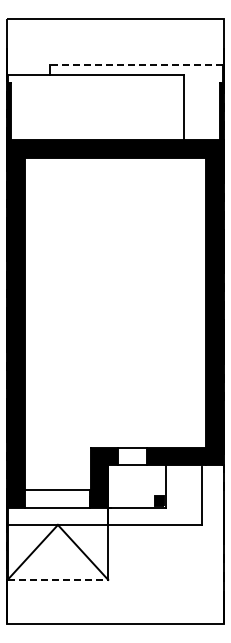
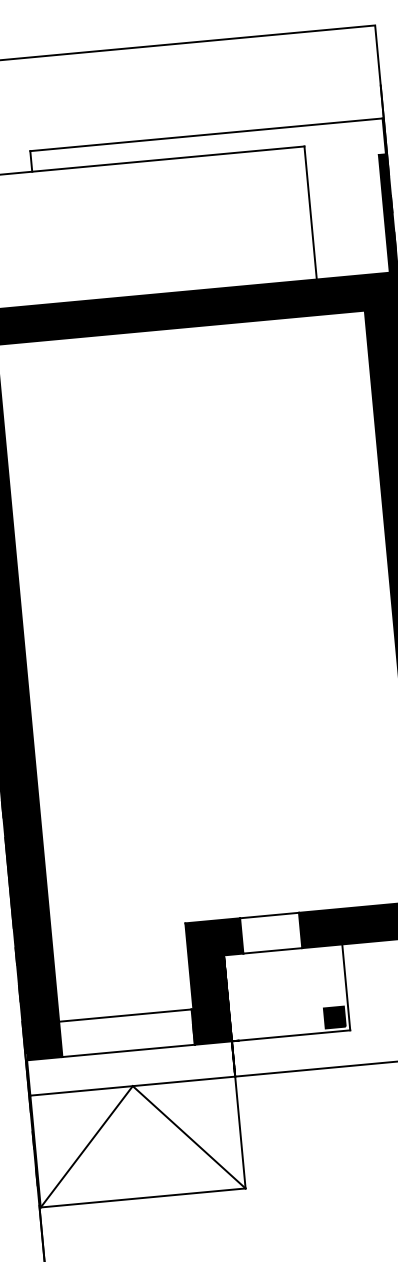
line: (136, 64) -> (205, 134), dashed -> solid
line: (58, 579) -> (144, 1196), dashed -> solid

